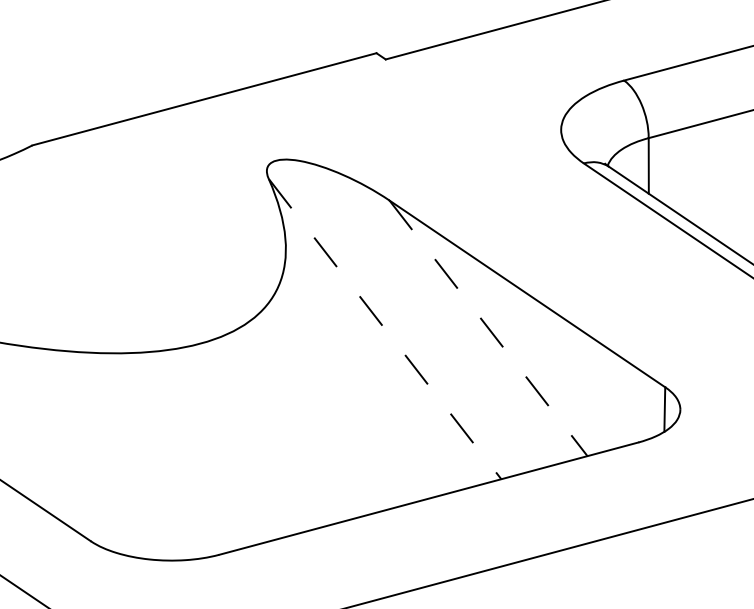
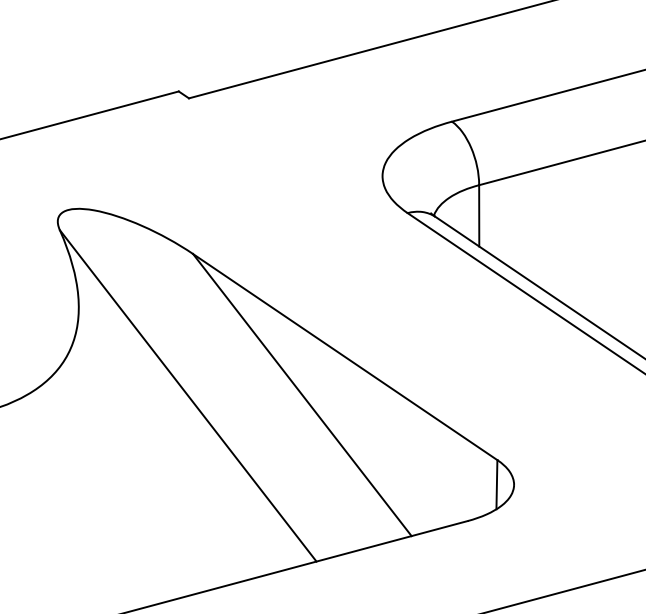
line: (488, 328) -> (302, 395), dashed -> solid
line: (385, 329) -> (188, 396), dashed -> solid

